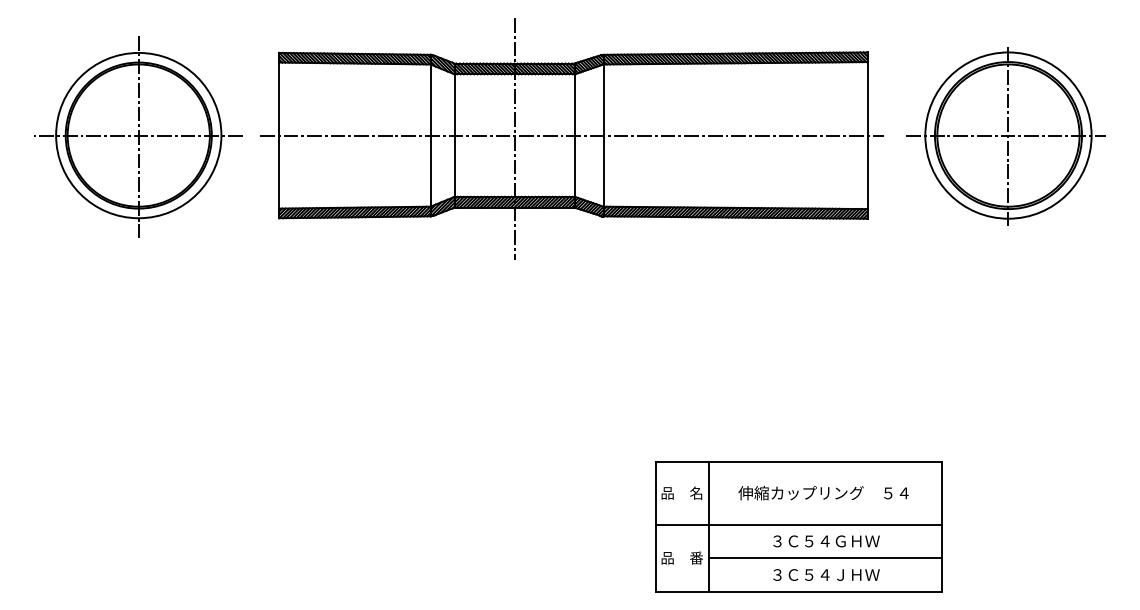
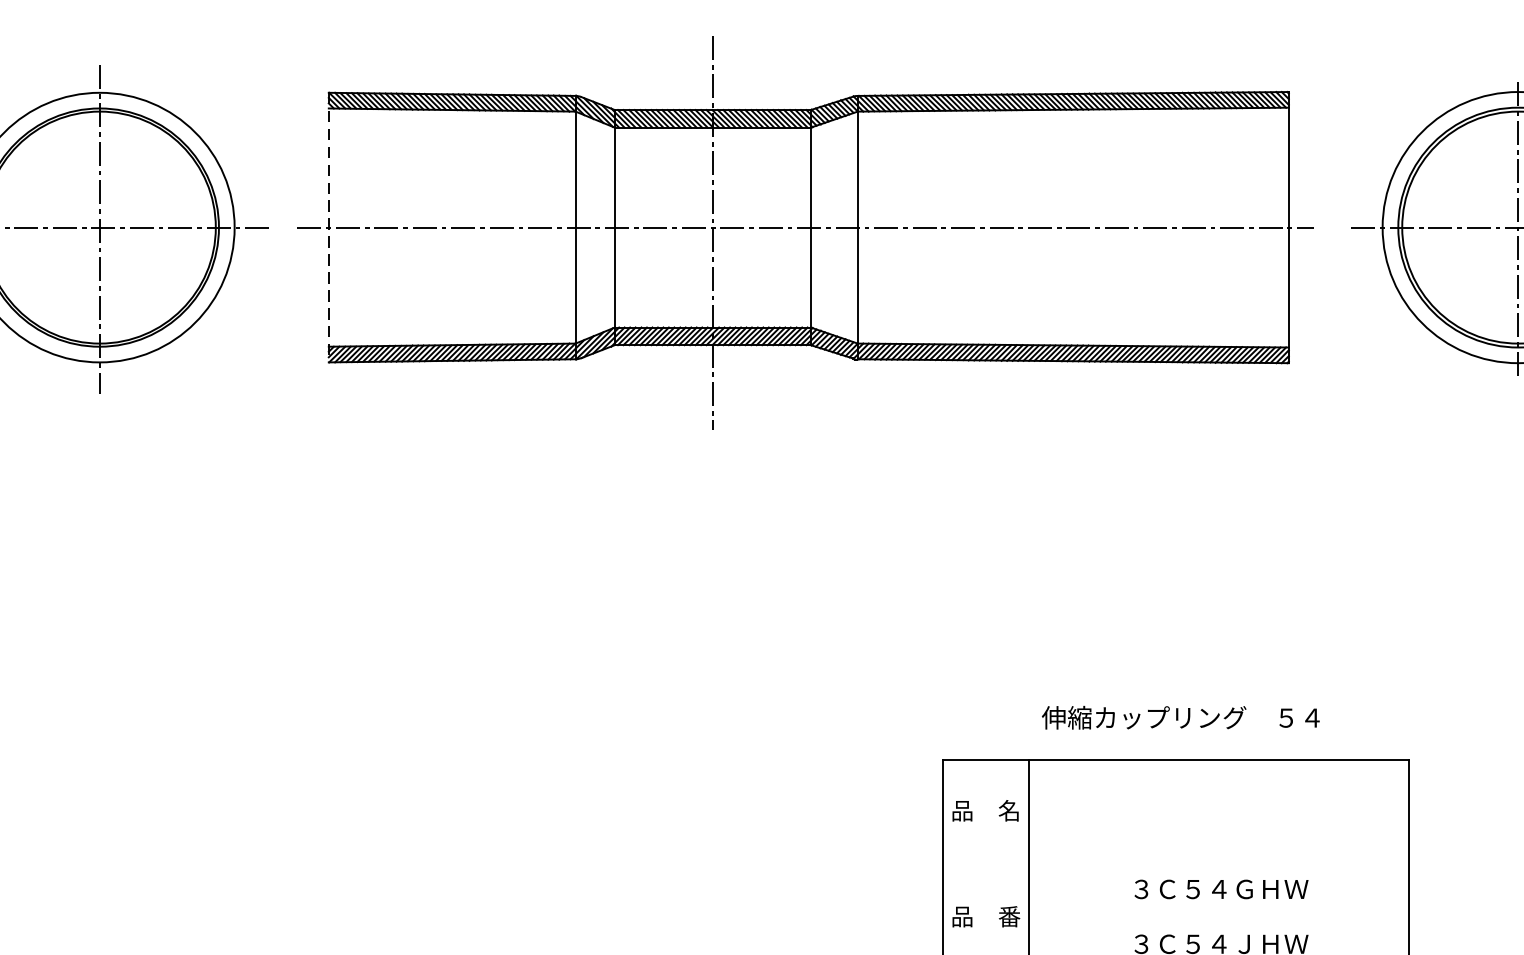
line: (279, 135) -> (329, 227), solid -> dashed
text: (823, 492) -> (1180, 716), moved
line: (798, 524) -> (1175, 861), removed
line: (824, 558) -> (1218, 917), removed

